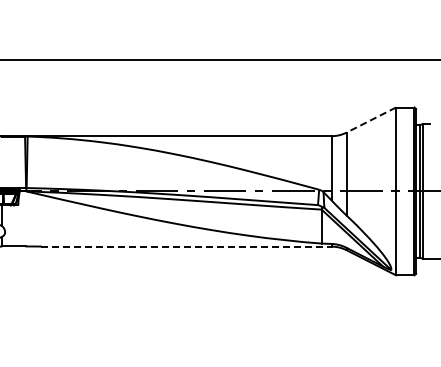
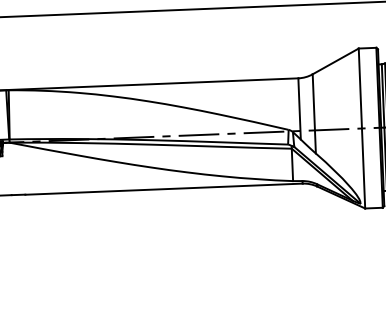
line: (371, 120) -> (335, 61), dashed -> solid
line: (186, 246) -> (164, 189), dashed -> solid

